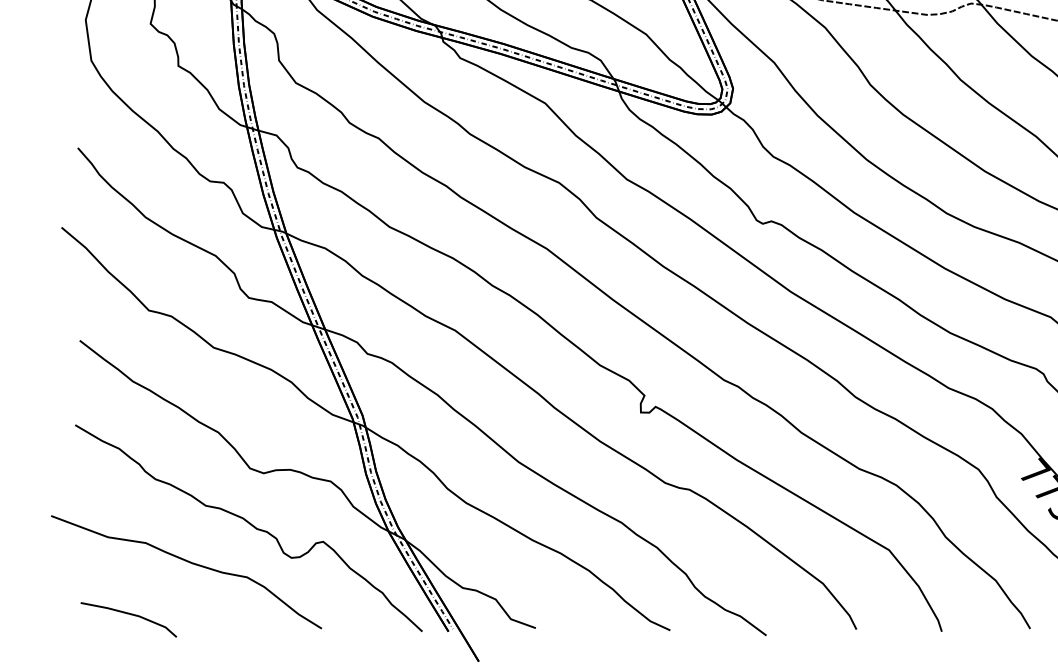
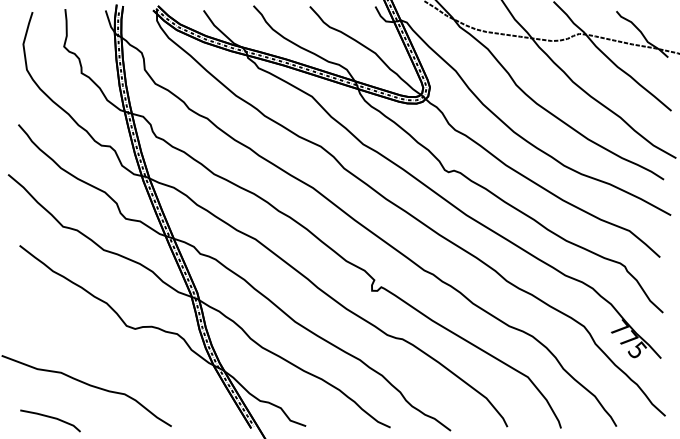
curve: (249, 525) -> (126, 361), removed

